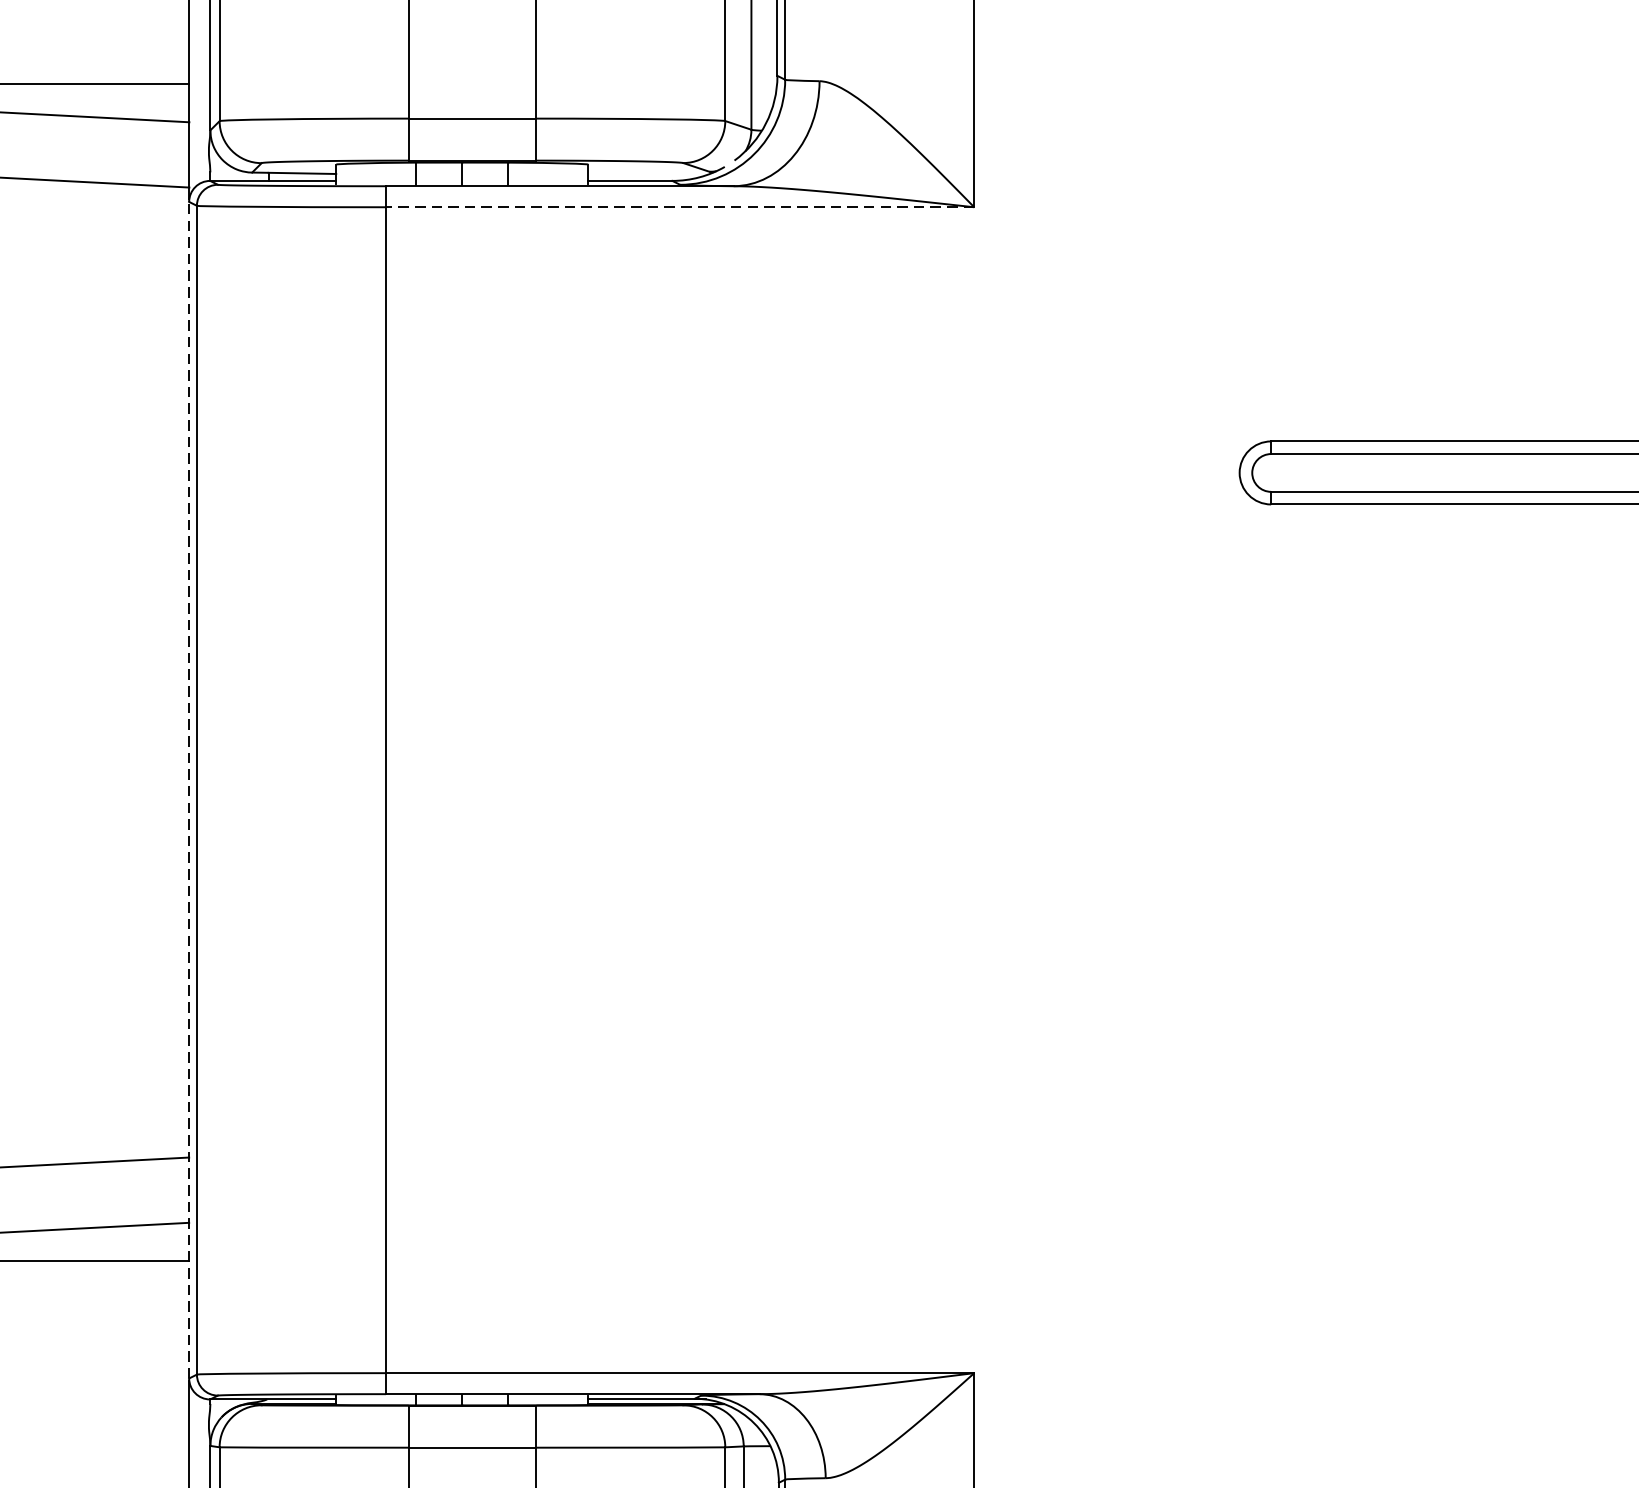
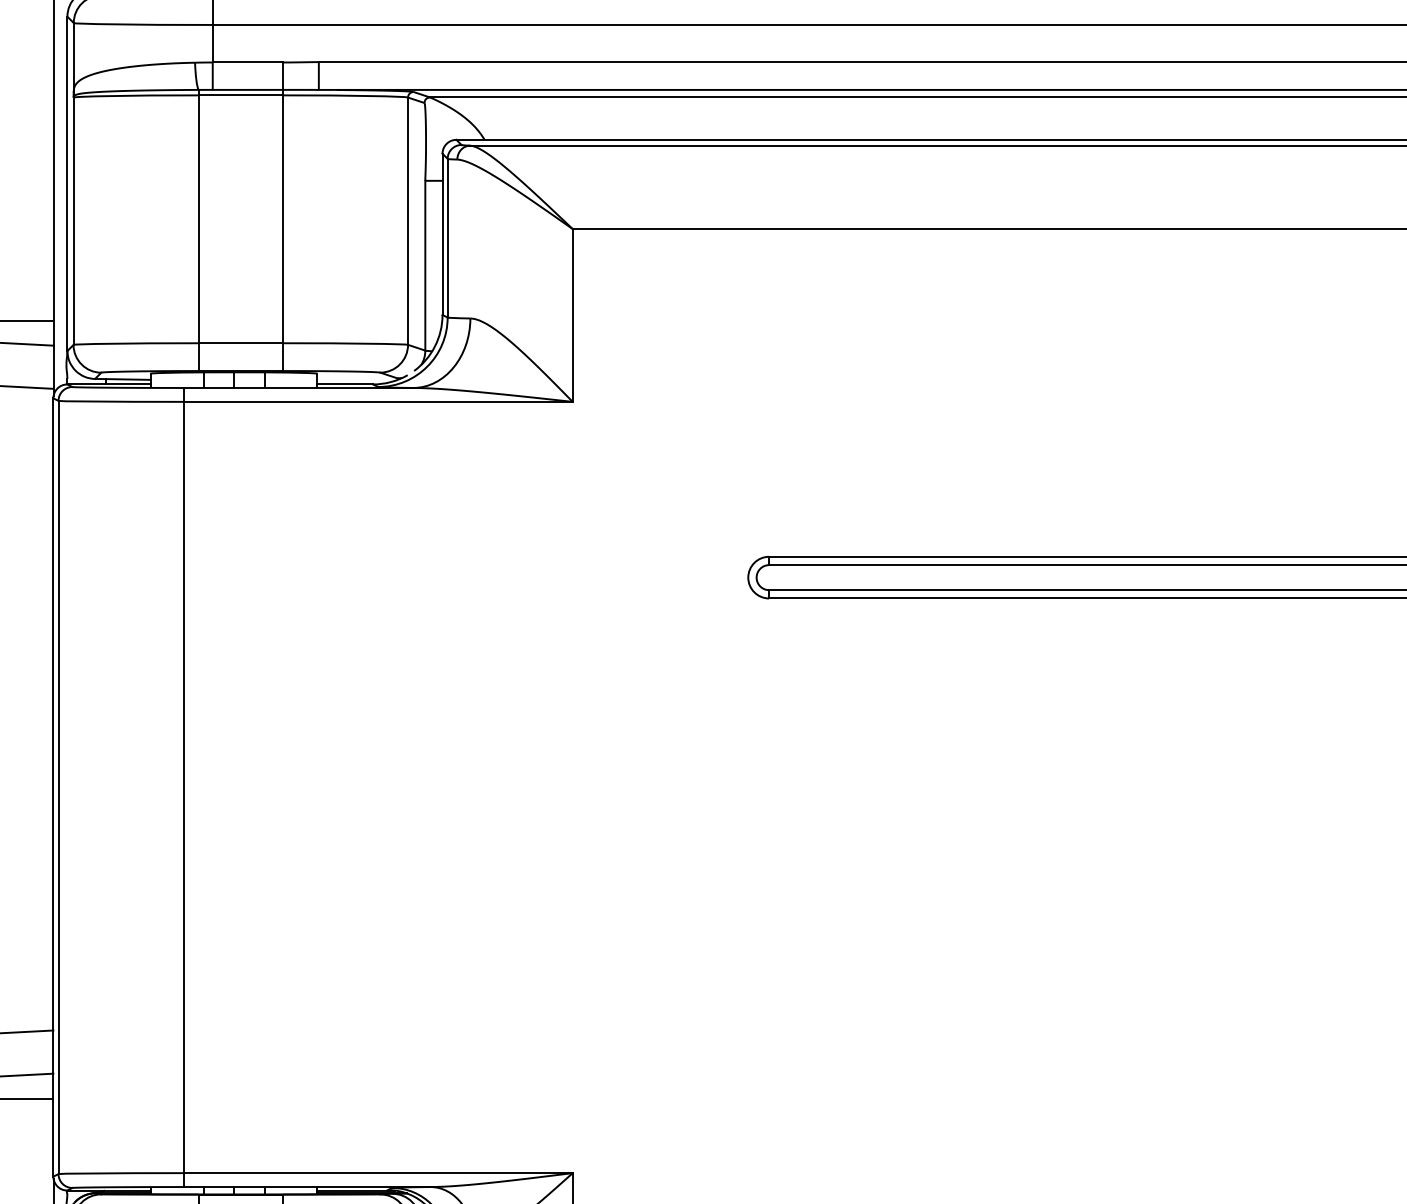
line: (680, 206) -> (378, 401), dashed -> solid
line: (189, 790) -> (53, 787), dashed -> solid

